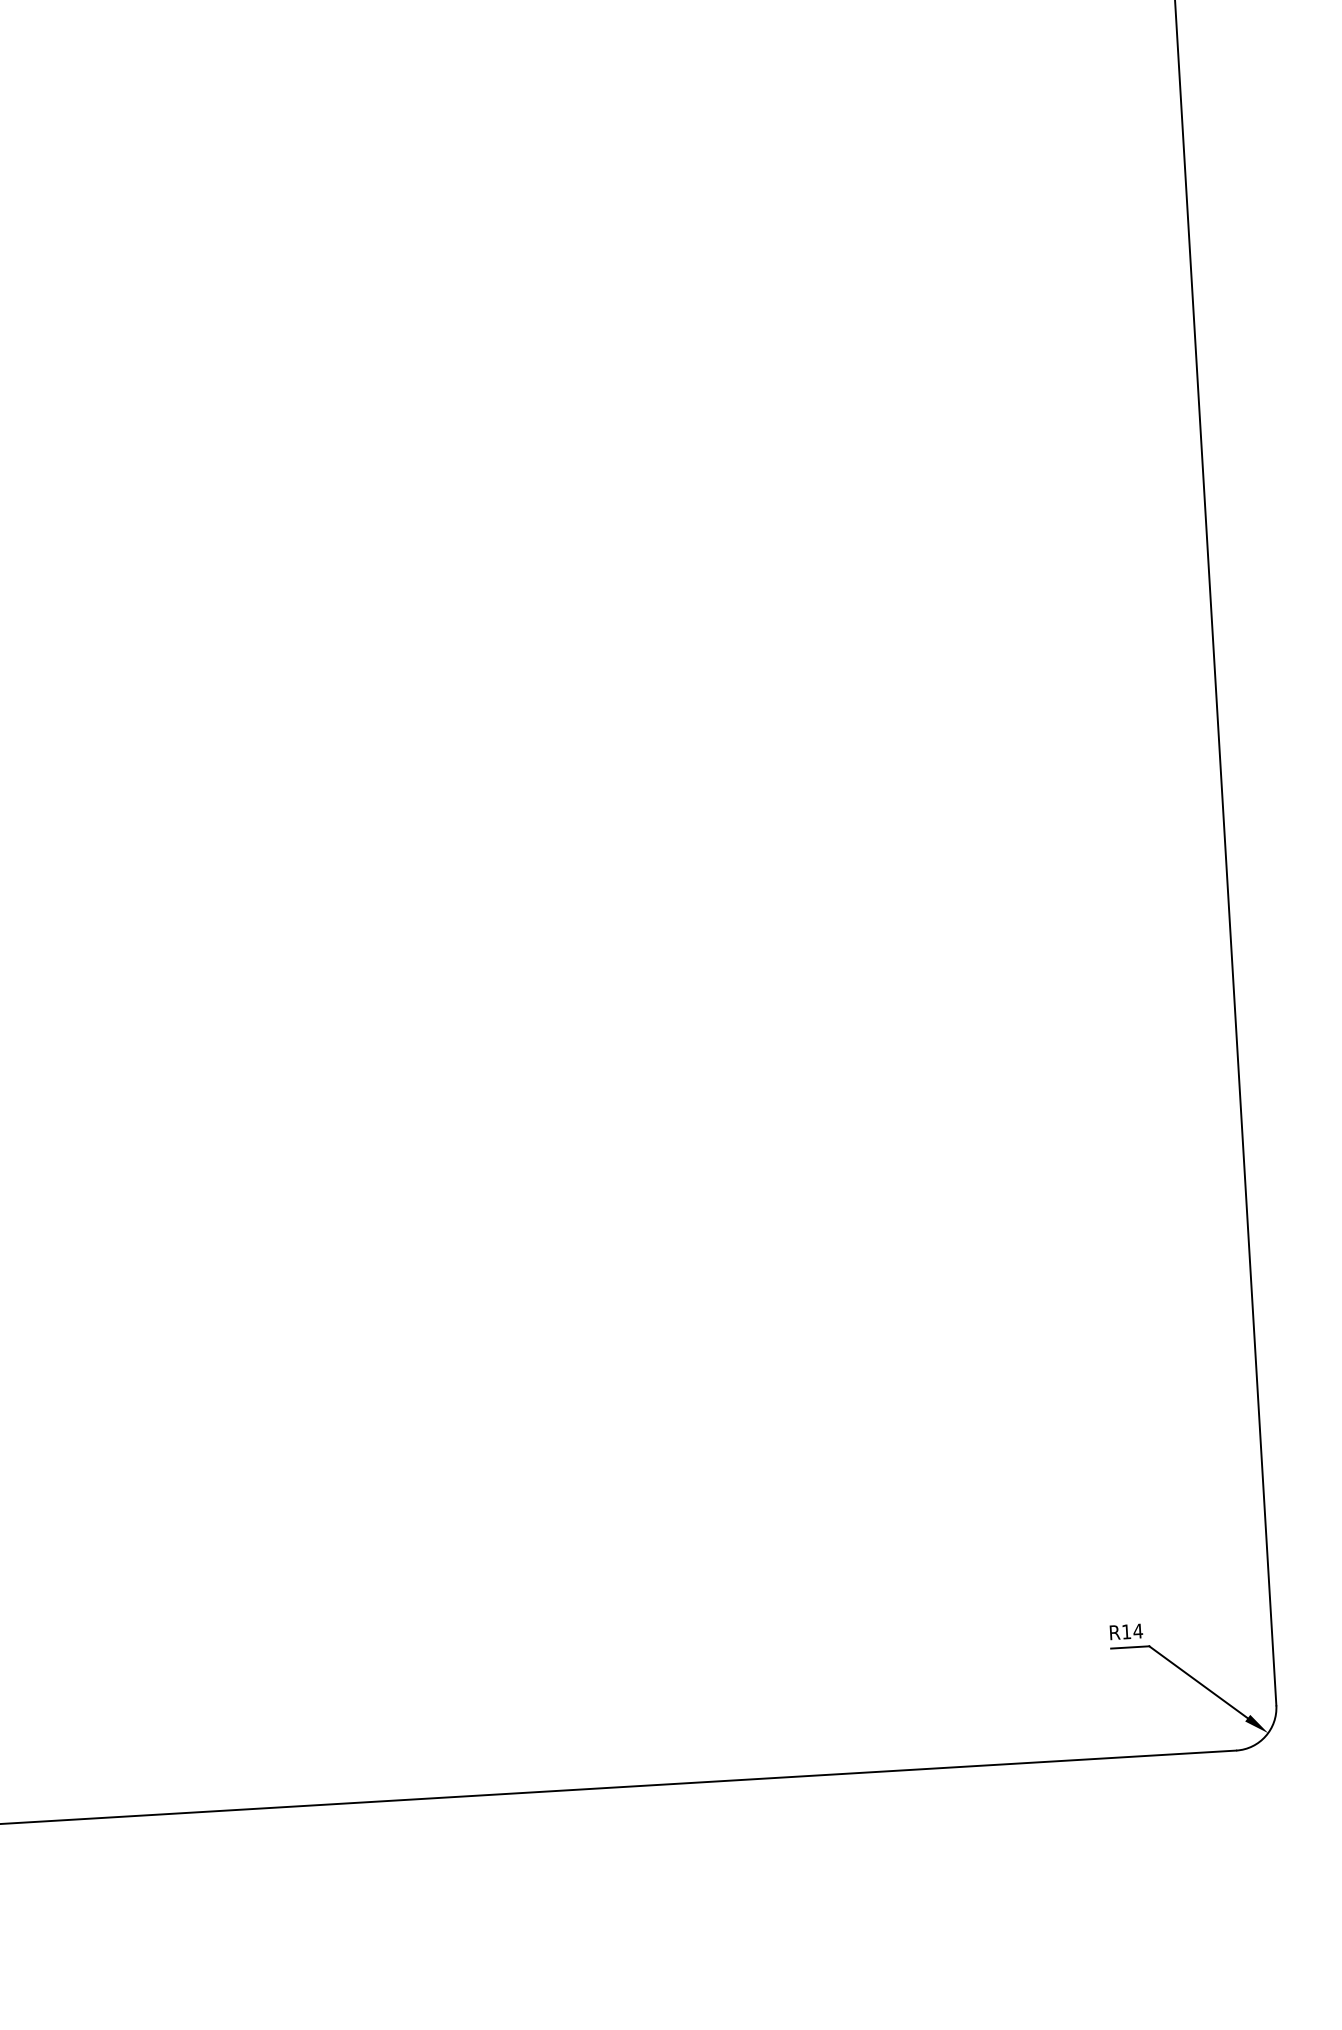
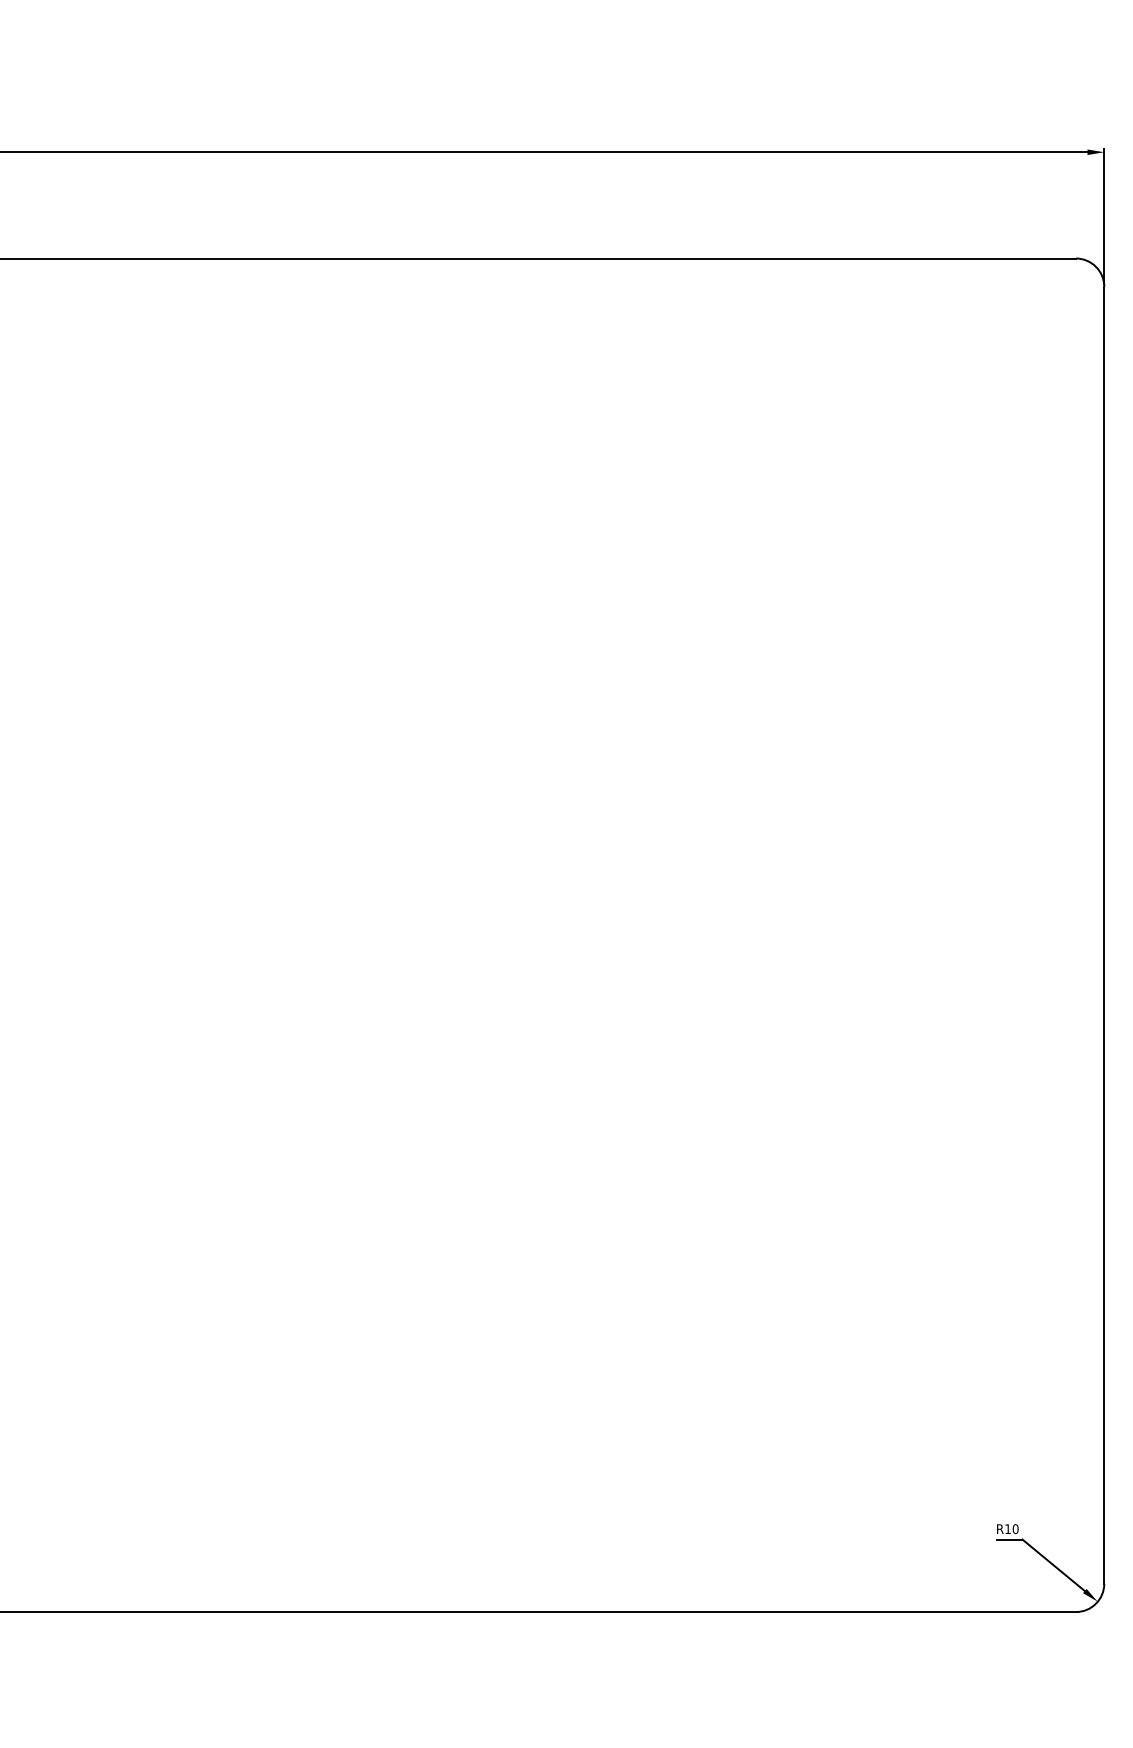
text: (1137, 1631) -> (1015, 1529), R14 -> R10

